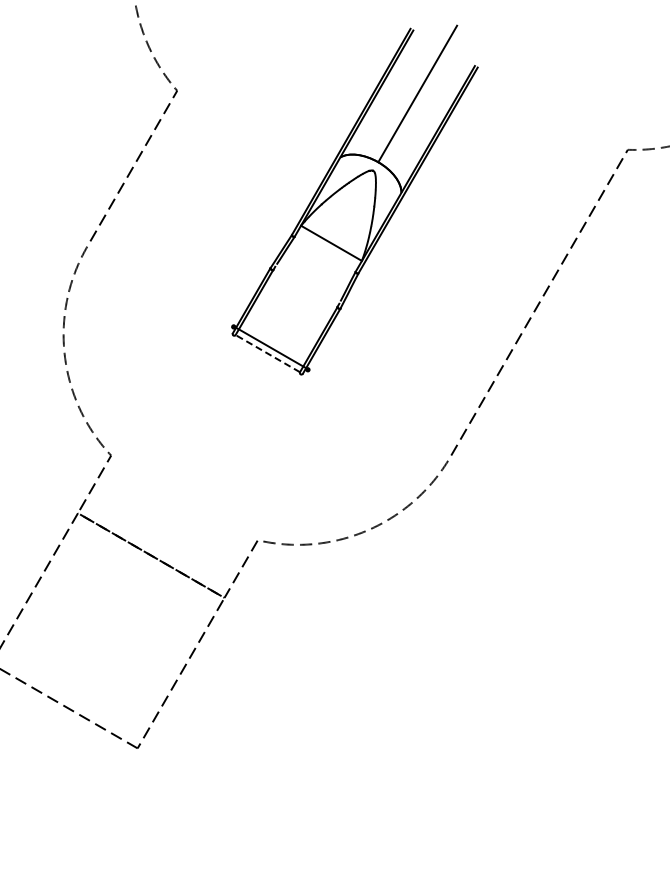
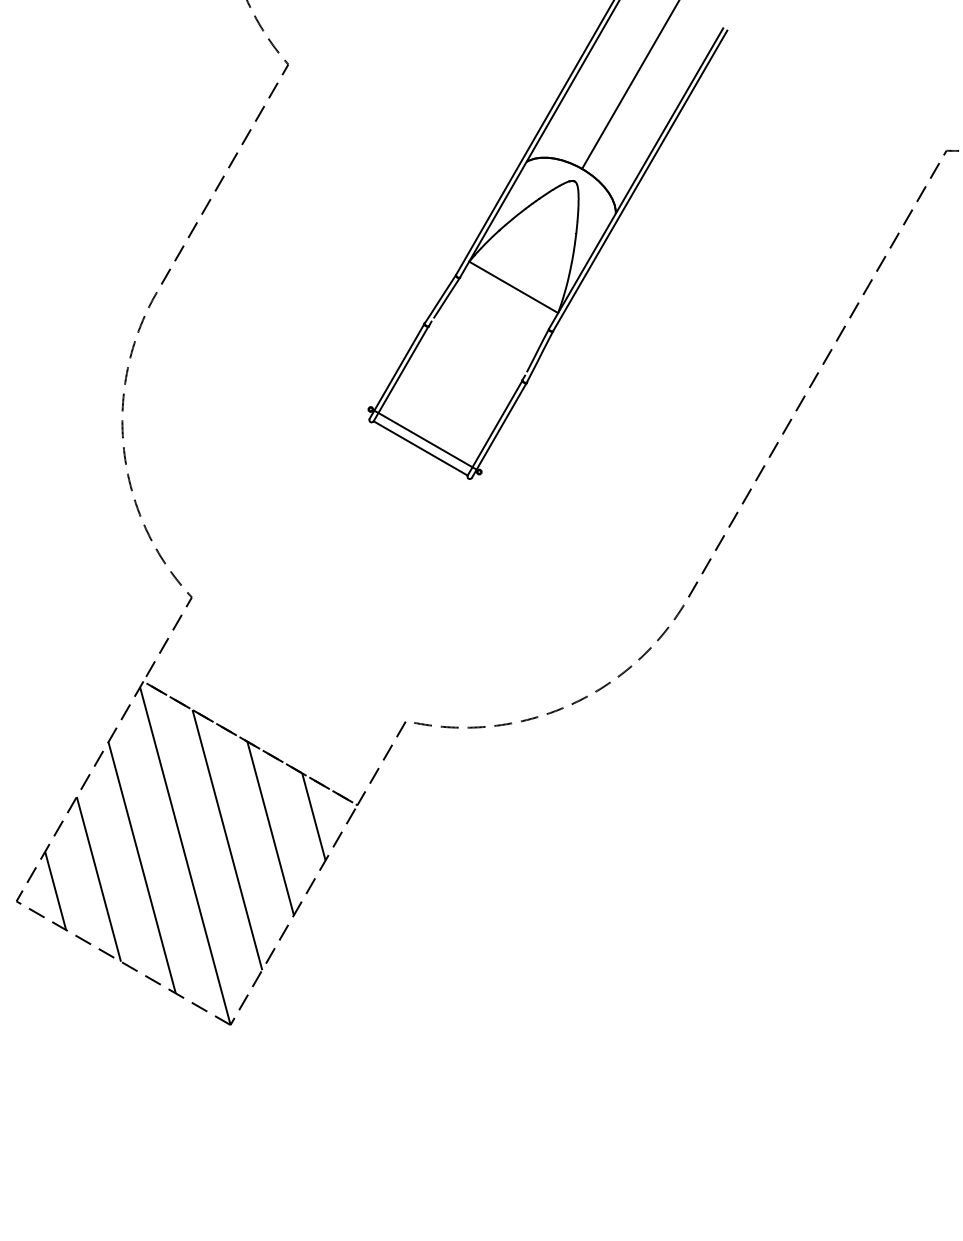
line: (267, 353) -> (420, 448), dashed -> solid
hatch: (117, 632) -> (201, 855), added

